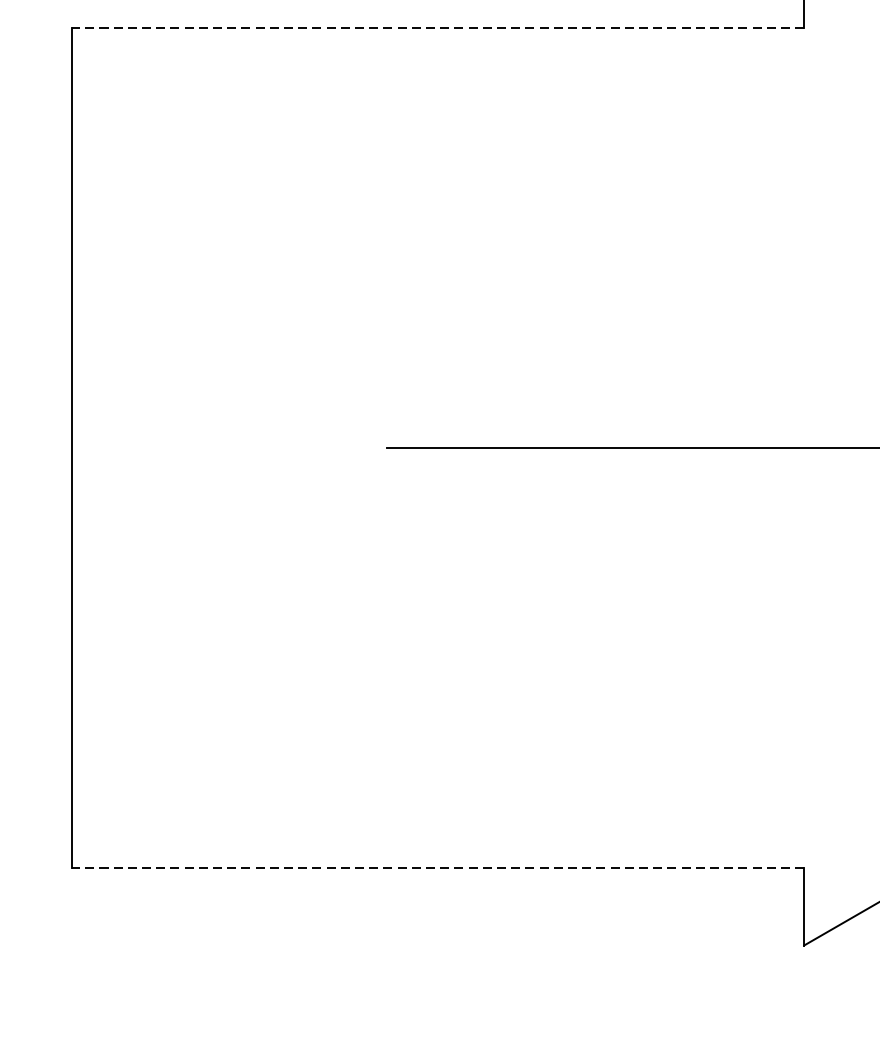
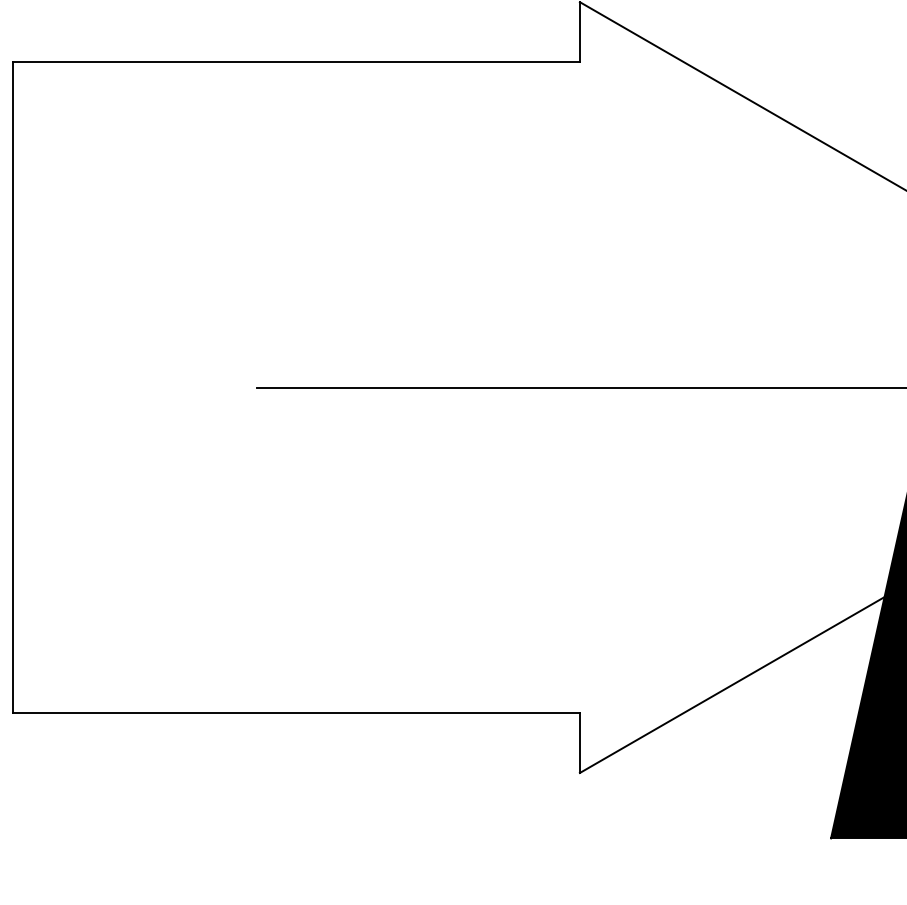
line: (438, 28) -> (296, 62), dashed -> solid
line: (438, 867) -> (296, 712), dashed -> solid

